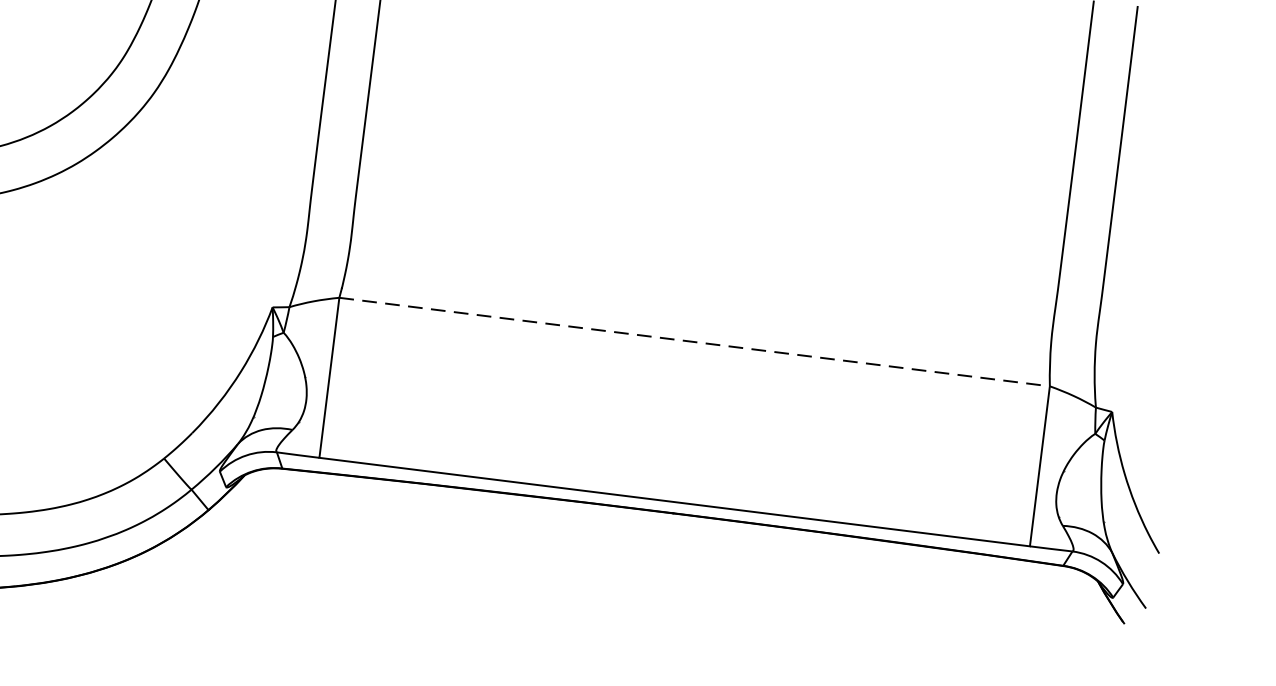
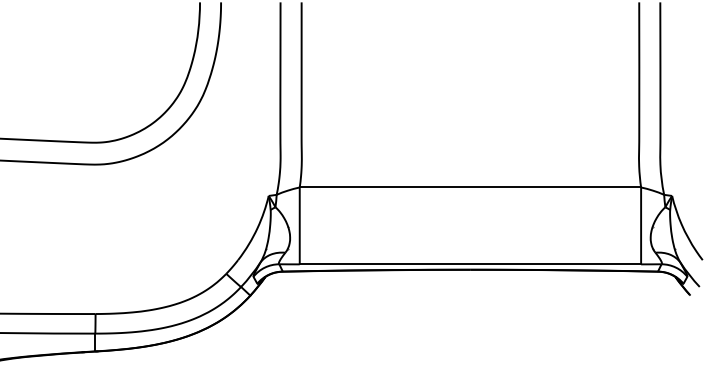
line: (694, 342) -> (470, 187), dashed -> solid

